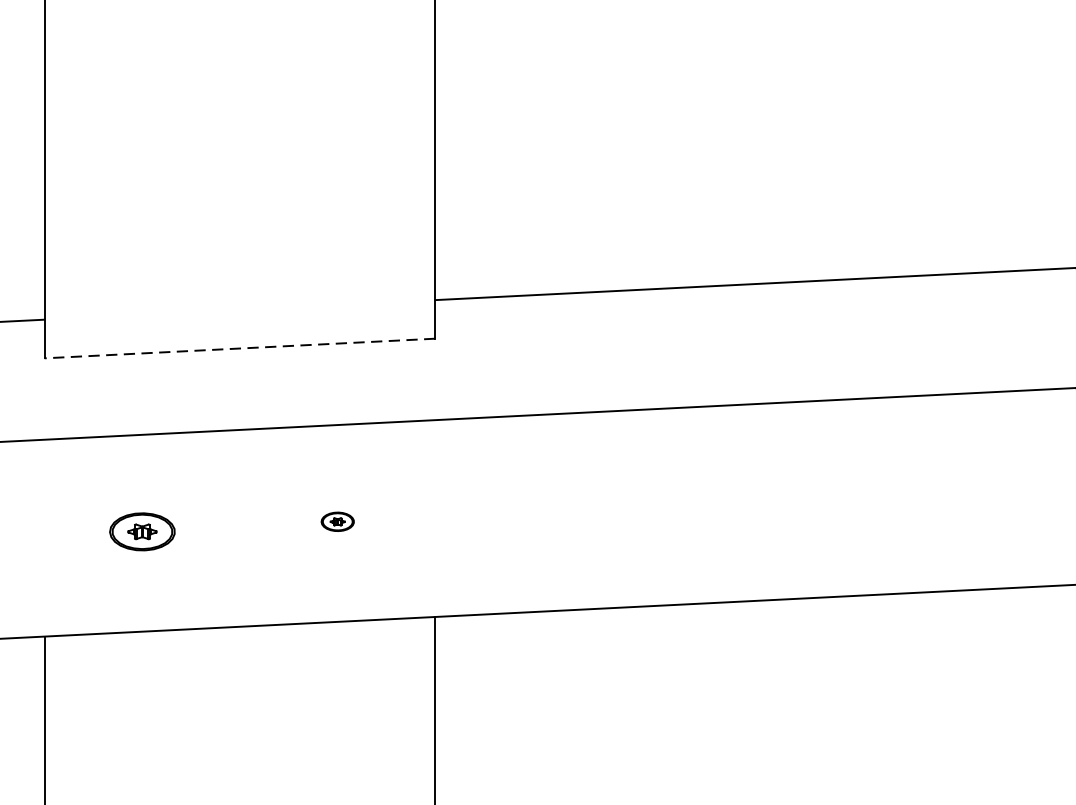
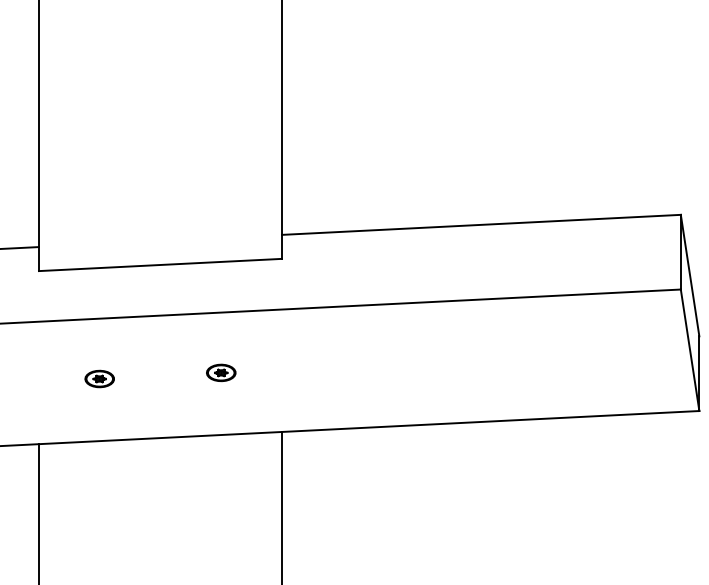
line: (239, 347) -> (160, 264), dashed -> solid
part: (338, 521) -> (221, 372), size x1.43
part: (141, 531) -> (99, 378), size x0.71

